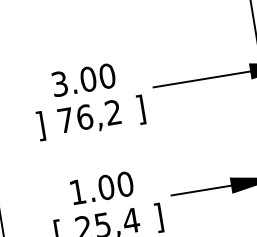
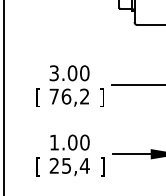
text: (39, 126) -> (37, 97), ] -> [

